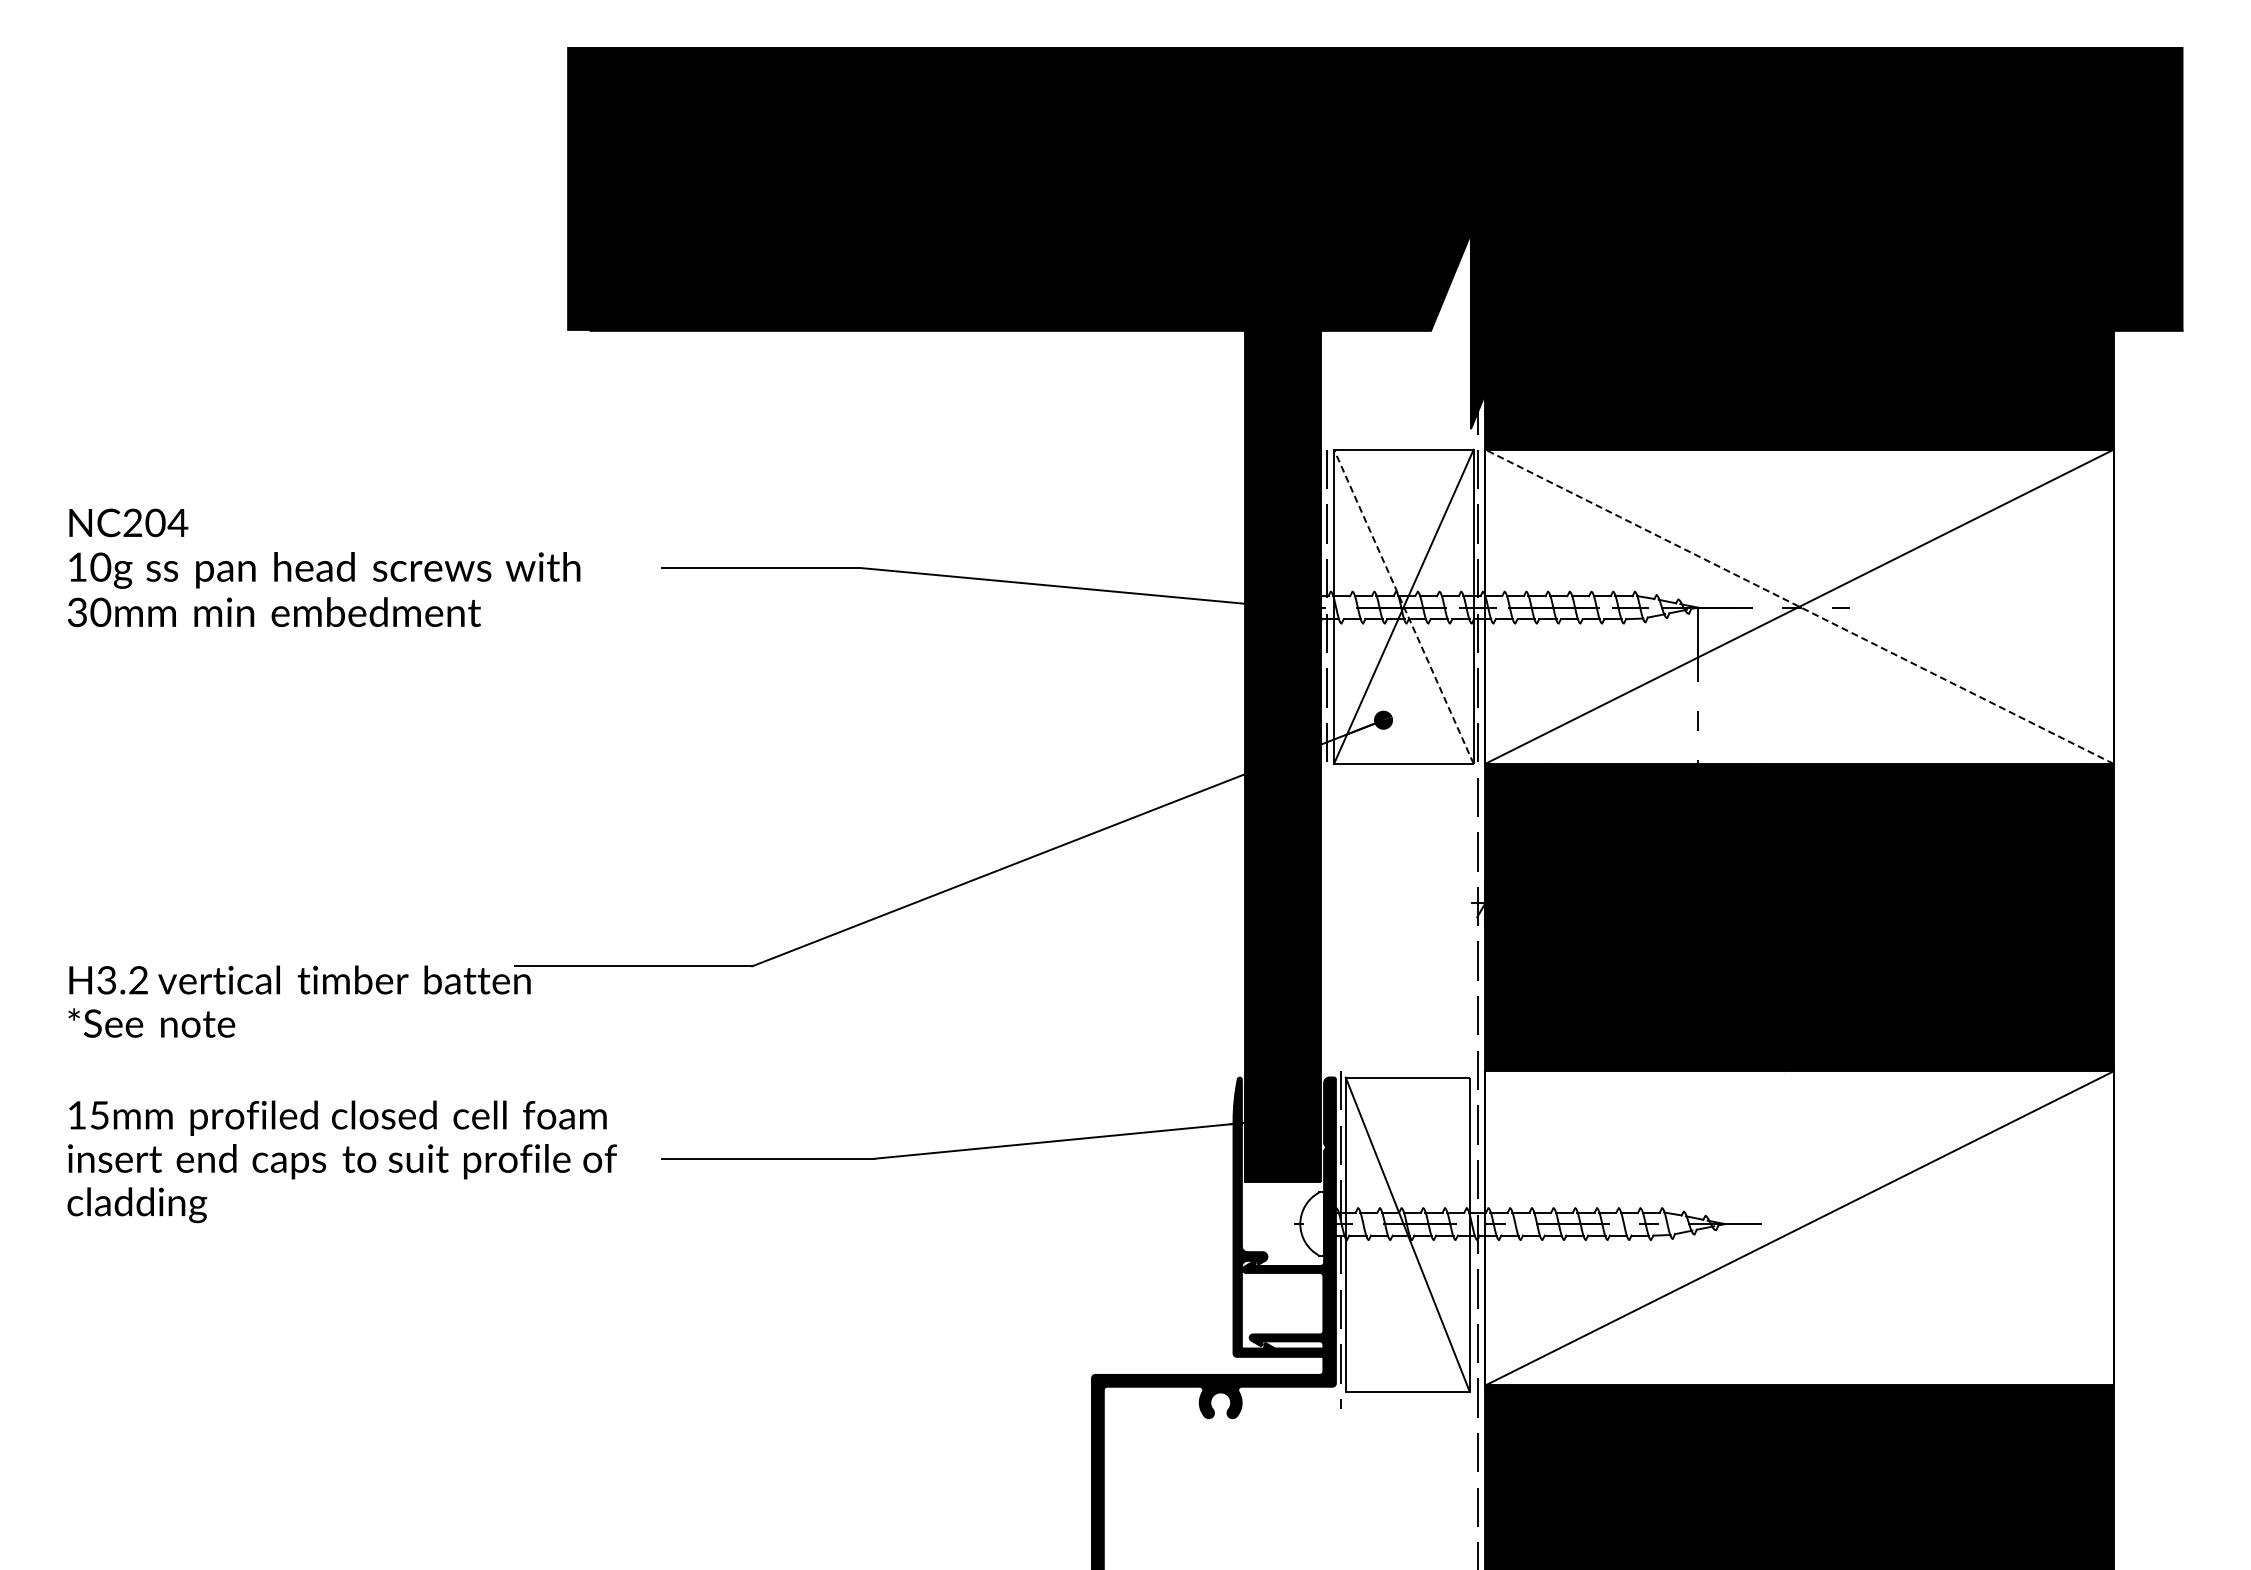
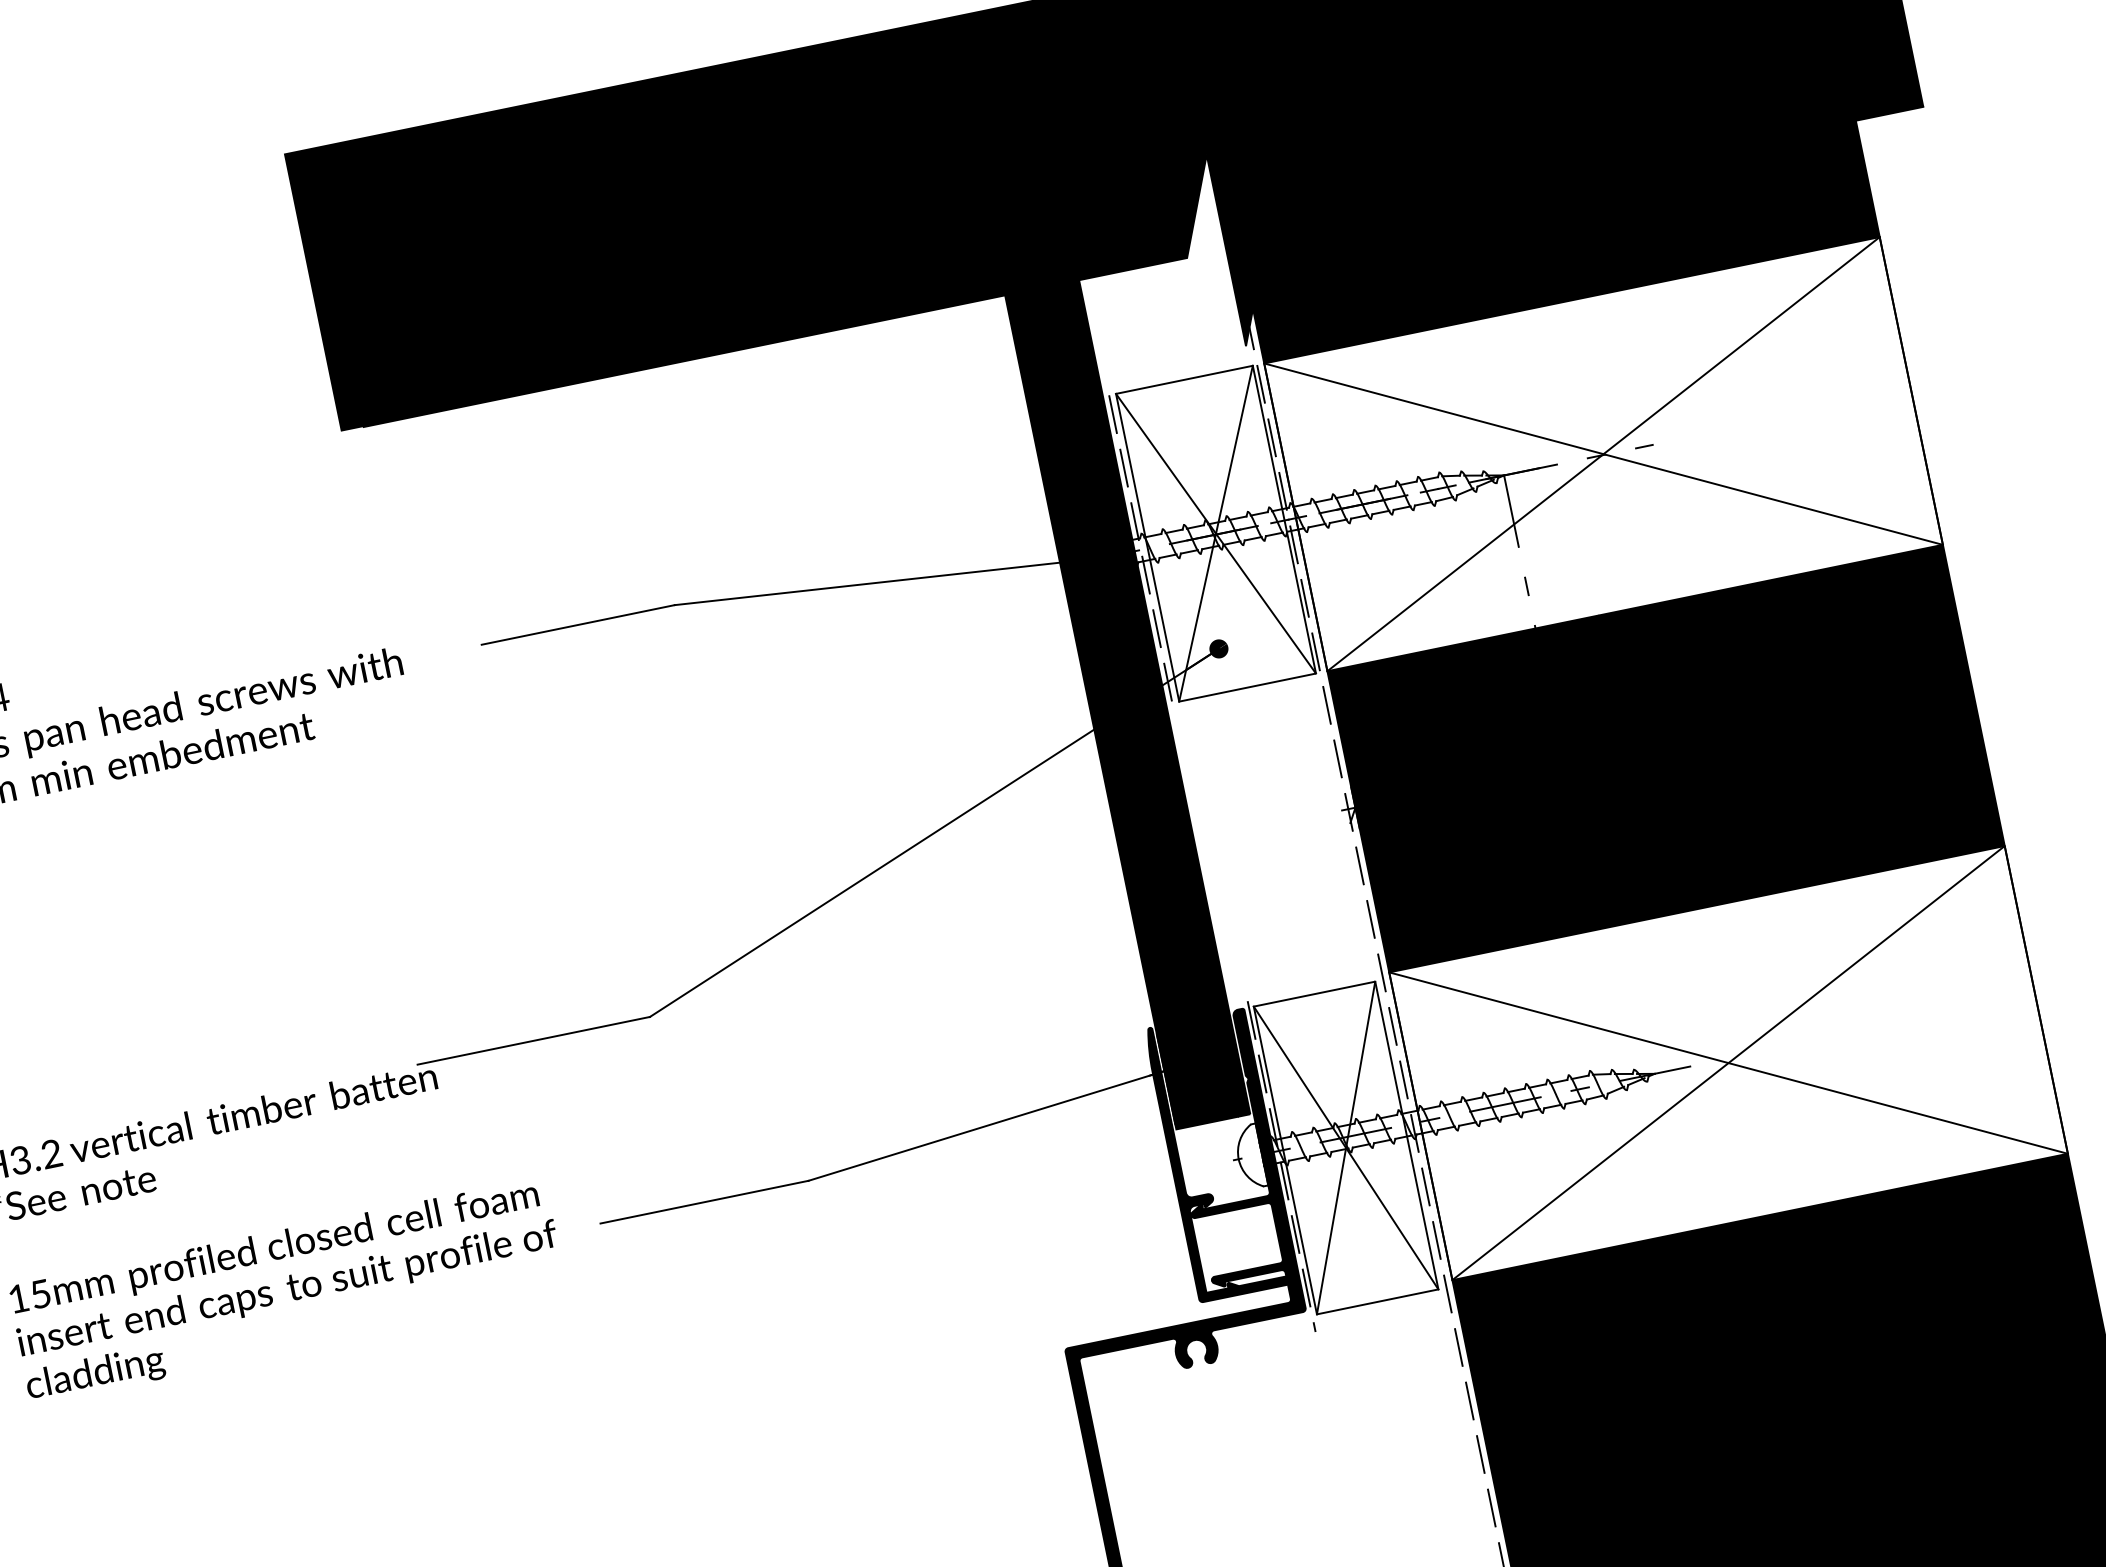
line: (1403, 606) -> (1215, 533), dashed -> solid
line: (1799, 606) -> (1603, 453), dashed -> solid
line: (1799, 1228) -> (1728, 1063), added
line: (1407, 1234) -> (1345, 1147), added

